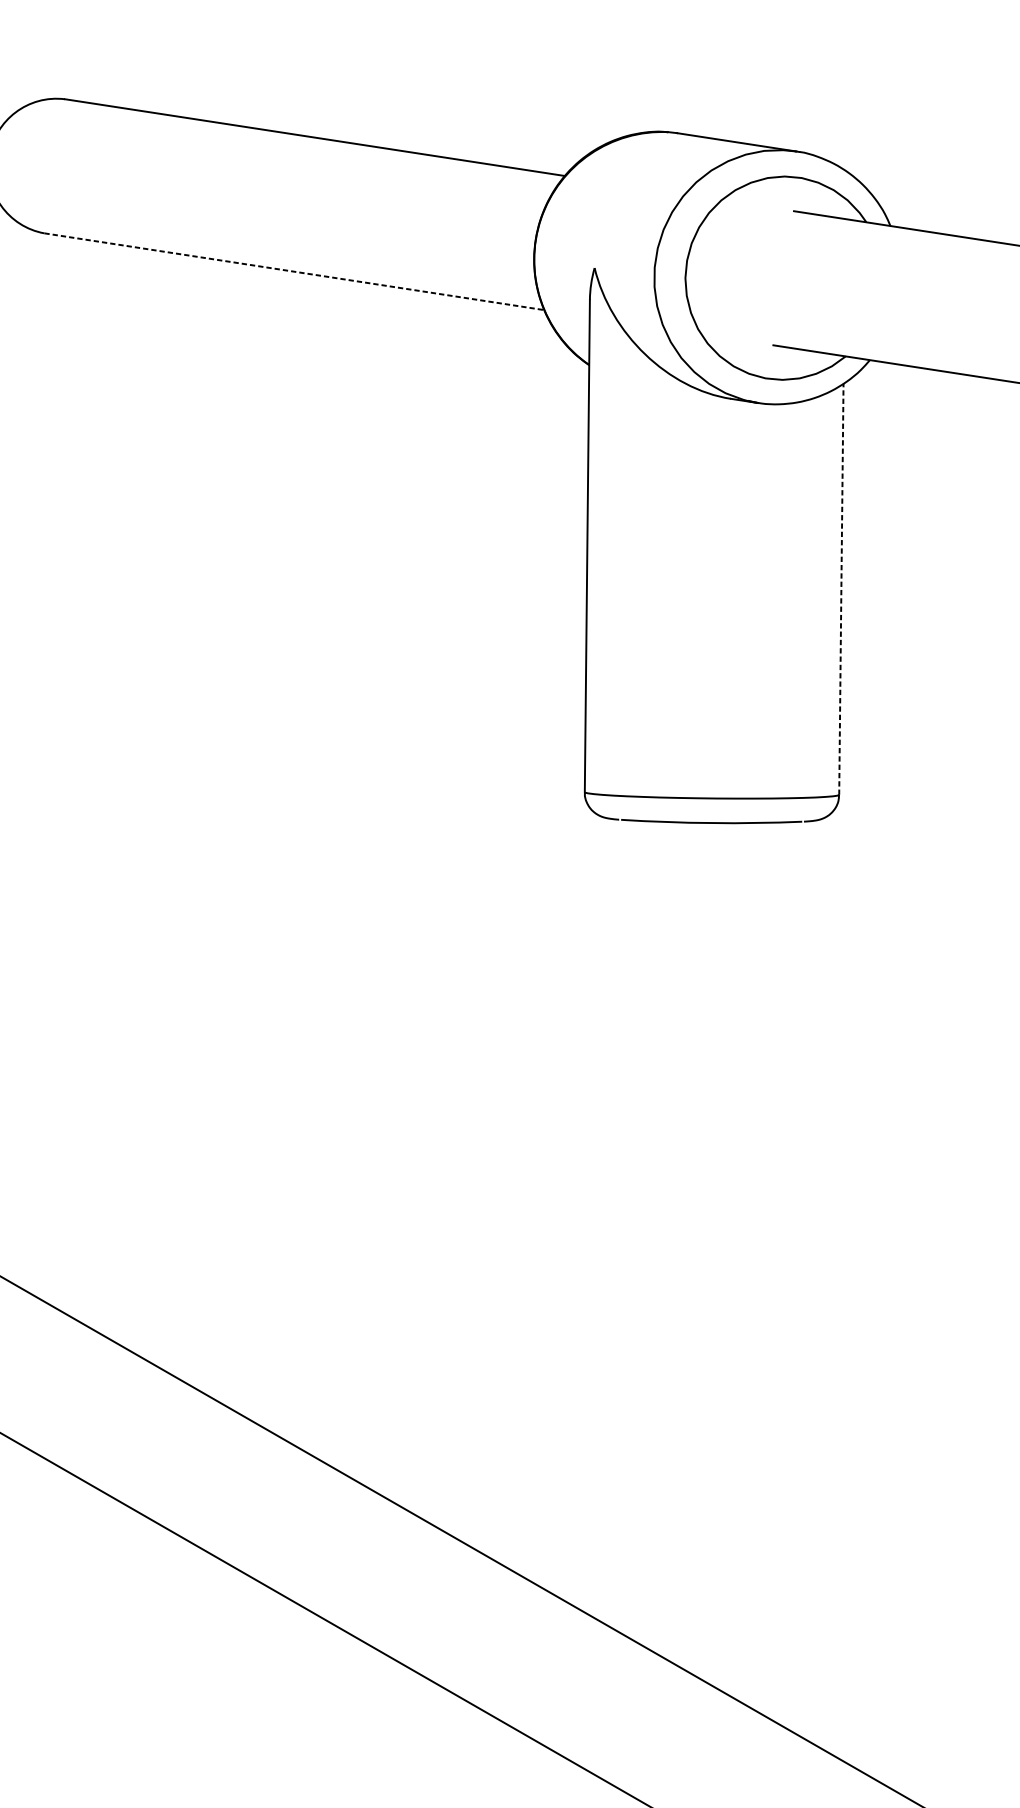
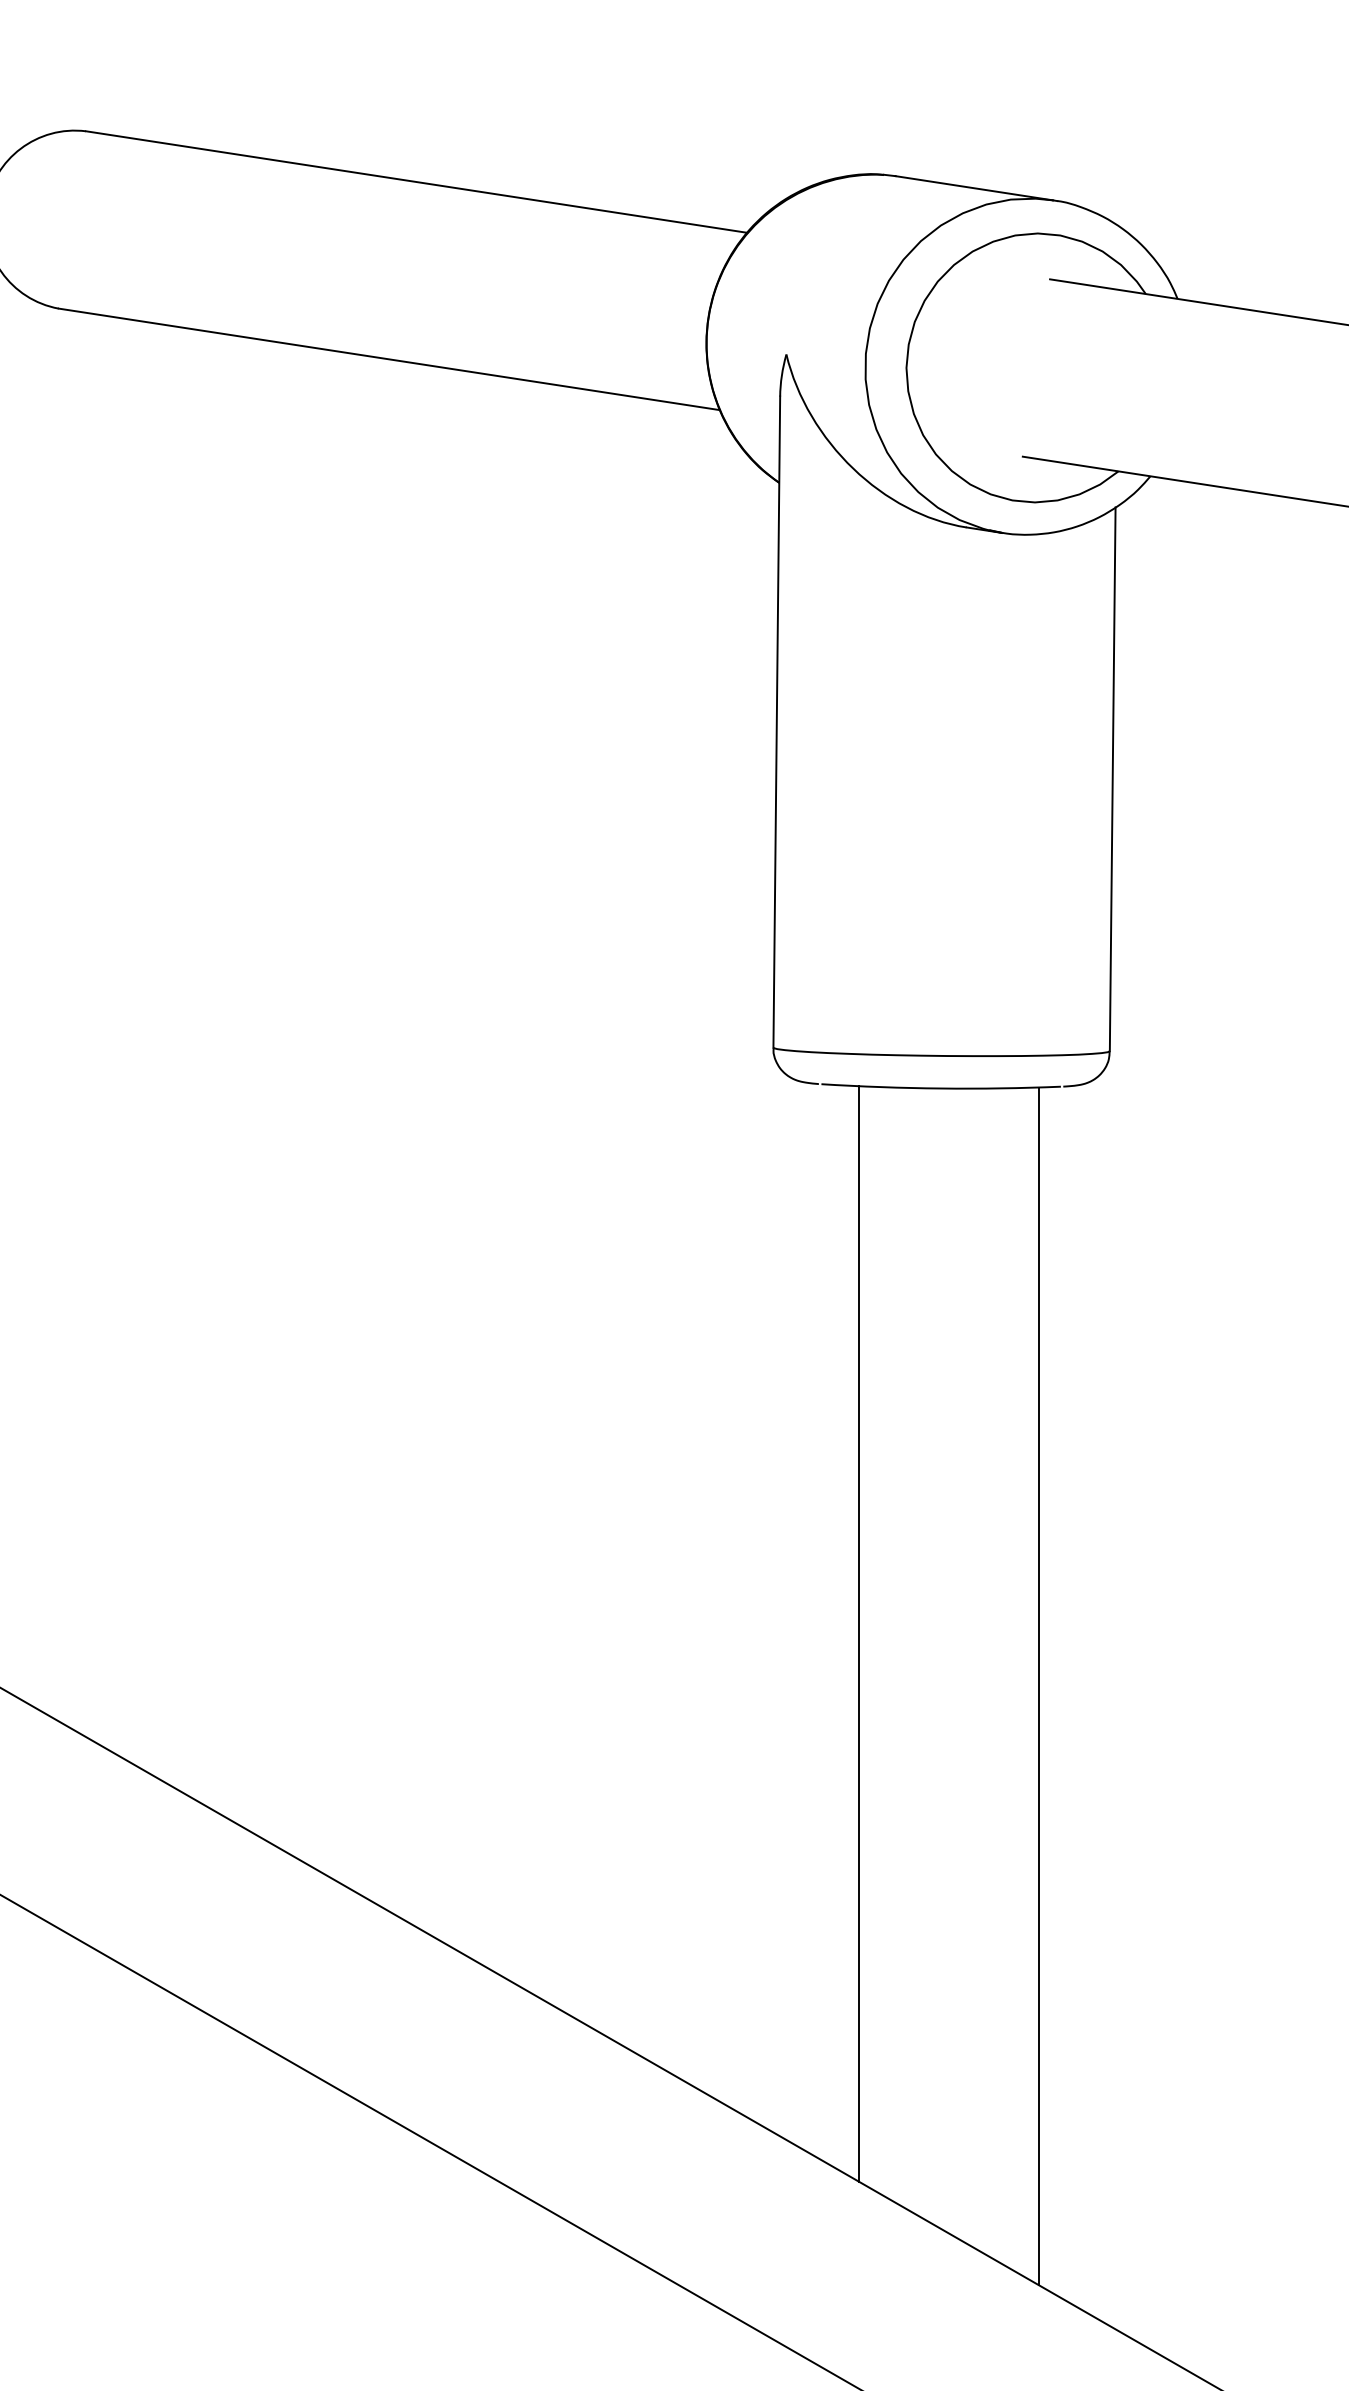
line: (294, 271) -> (389, 359), dashed -> solid
line: (841, 589) -> (1112, 779), dashed -> solid
line: (649, 1235) -> (859, 1633), added
line: (785, 1275) -> (1038, 1686), added

